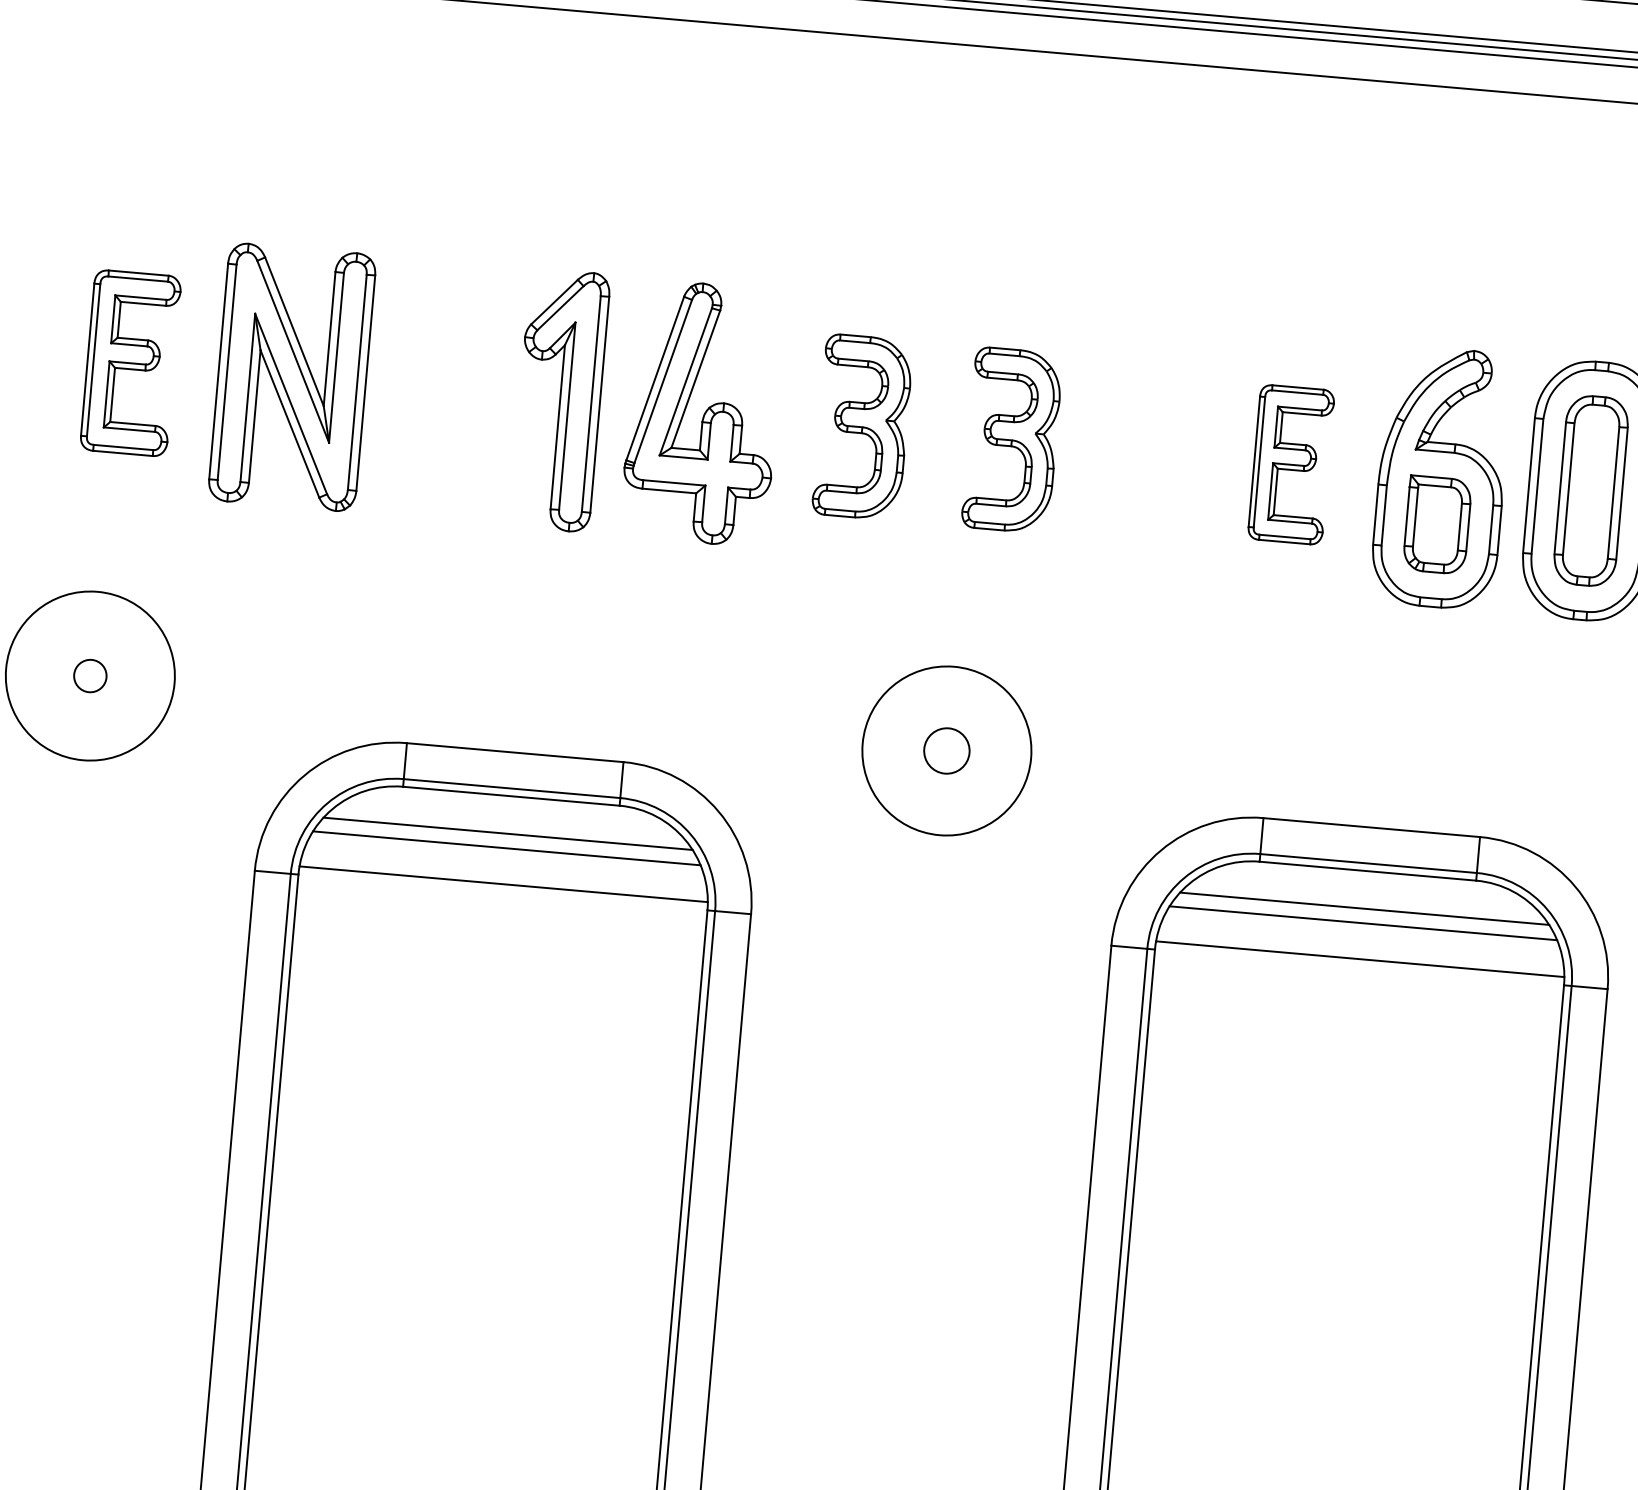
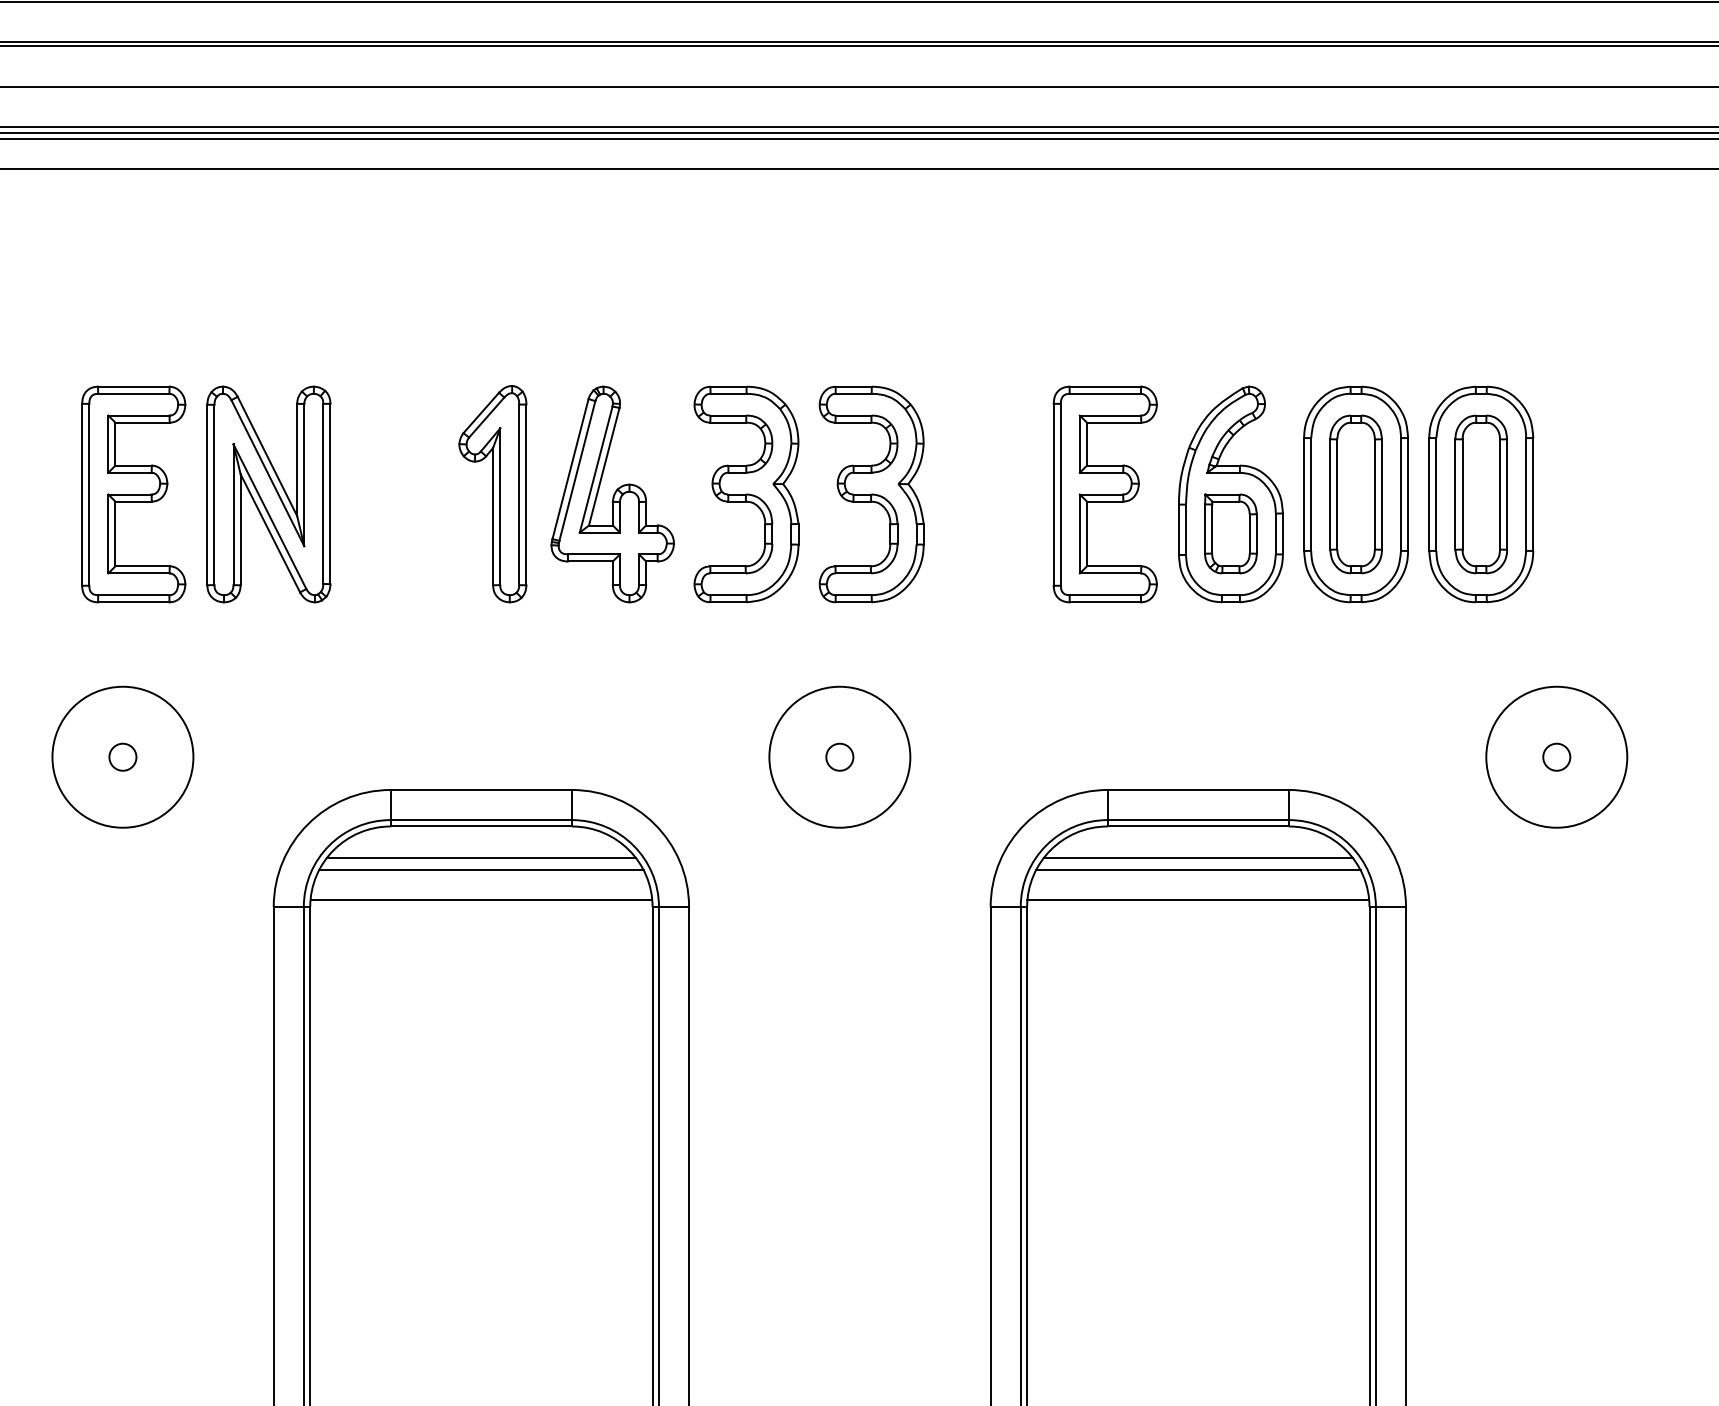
part: (130, 363) -> (133, 494), size x1.43
part: (862, 427) -> (746, 494), size x1.43
part: (1012, 440) -> (871, 494), size x1.43
part: (1290, 464) -> (1104, 494), size x1.67
circle: (946, 750) -> (839, 756), size x0.71

